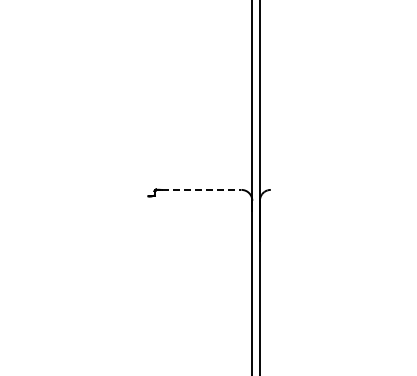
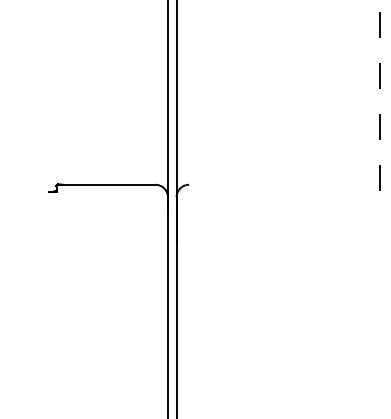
line: (201, 189) -> (109, 184), dashed -> solid

